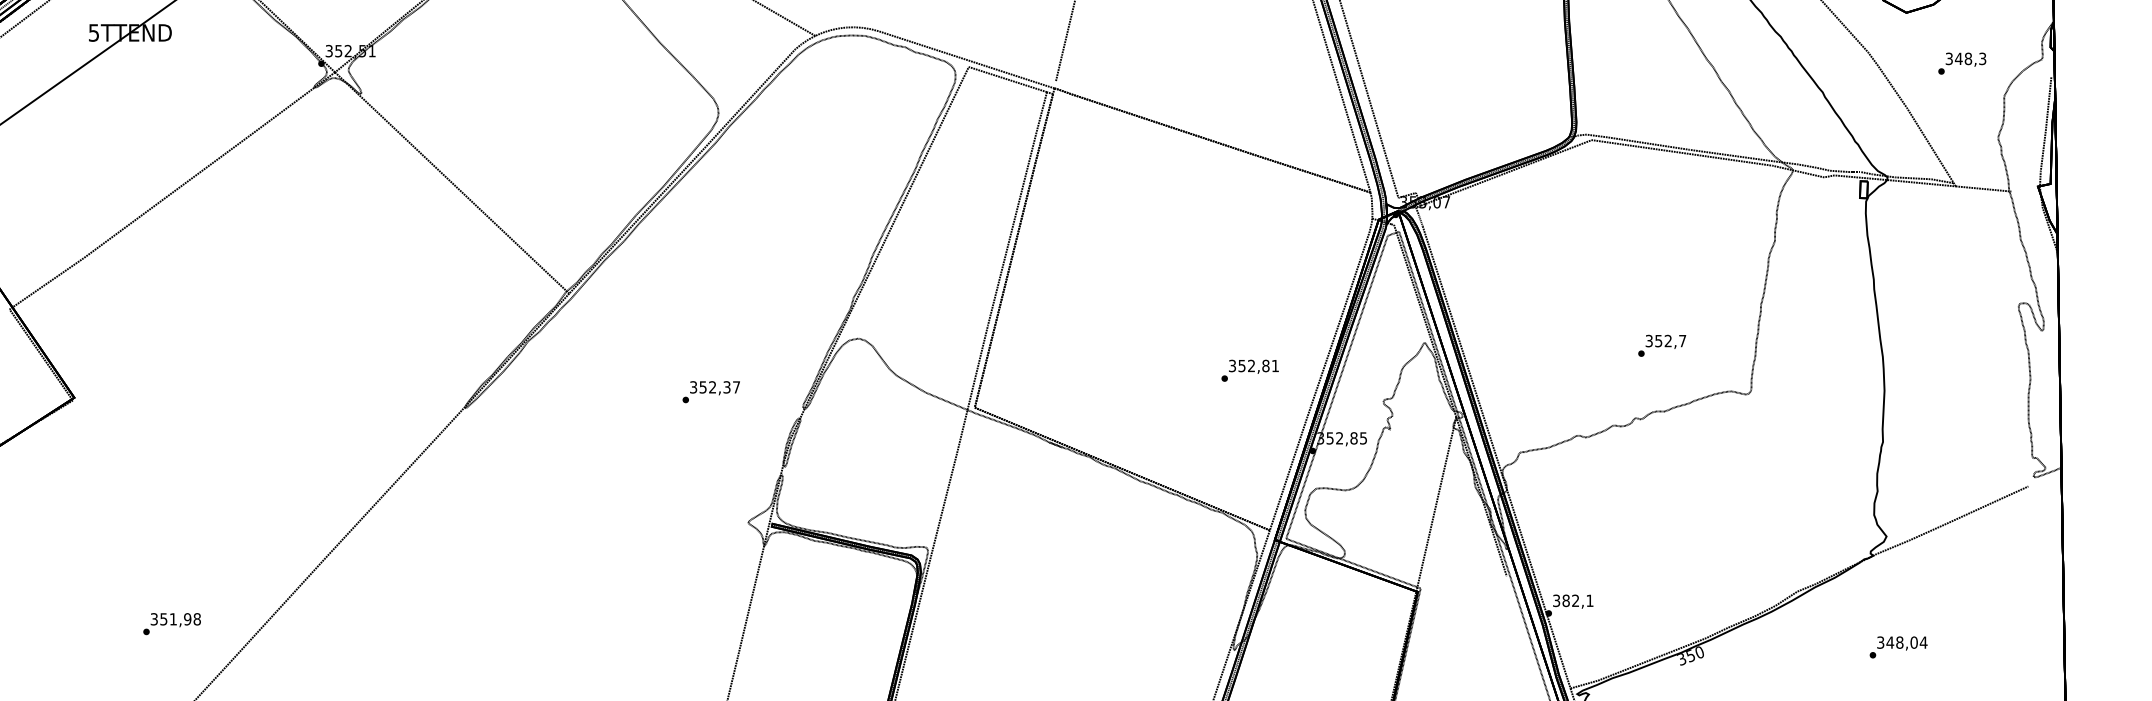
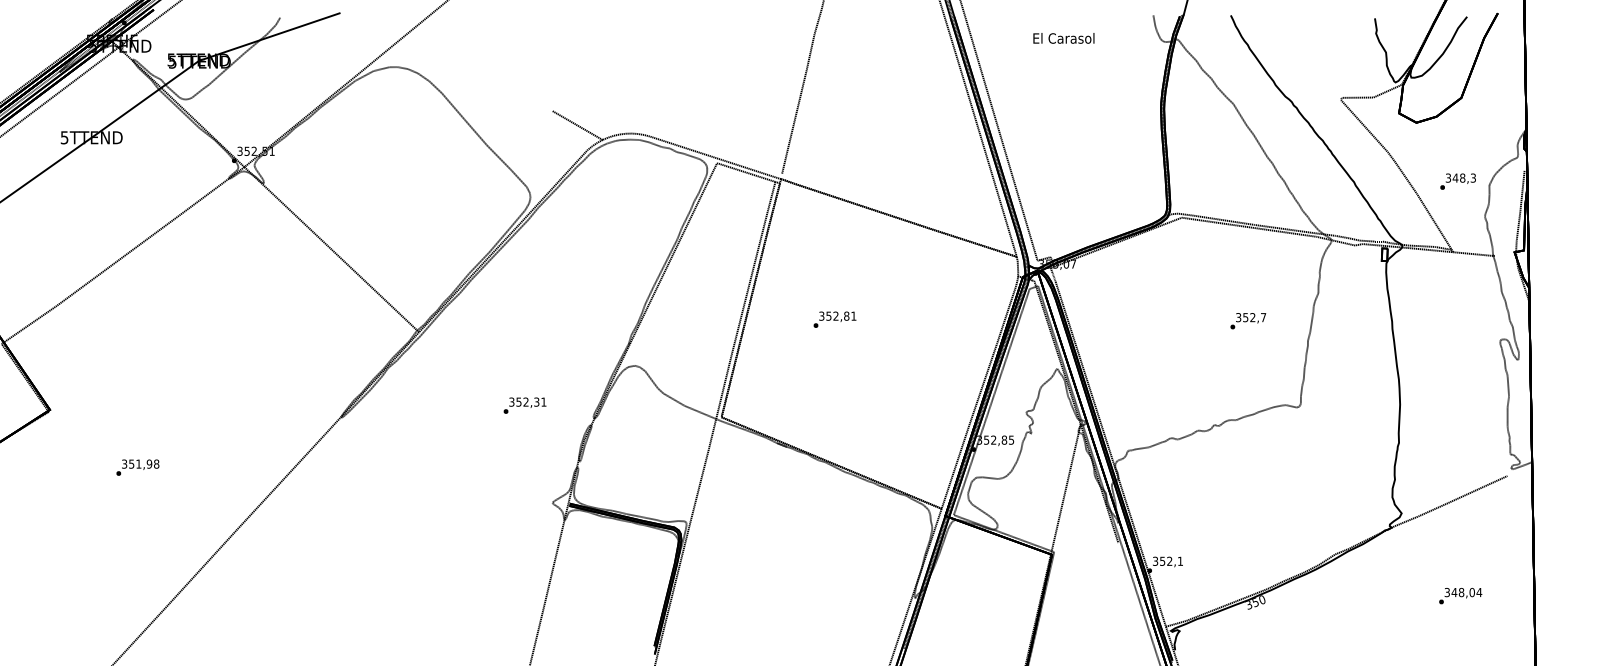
text: (1961, 63) -> (1457, 181), moved
text: (1662, 346) -> (1248, 321), moved
text: (1249, 370) -> (834, 319), moved
text: (736, 386) -> (543, 401), 352,37 -> 352,31
text: (1565, 599) -> (1162, 560), 382,1 -> 352,1
text: (171, 623) -> (137, 467), moved
text: (1898, 647) -> (1460, 596), moved

